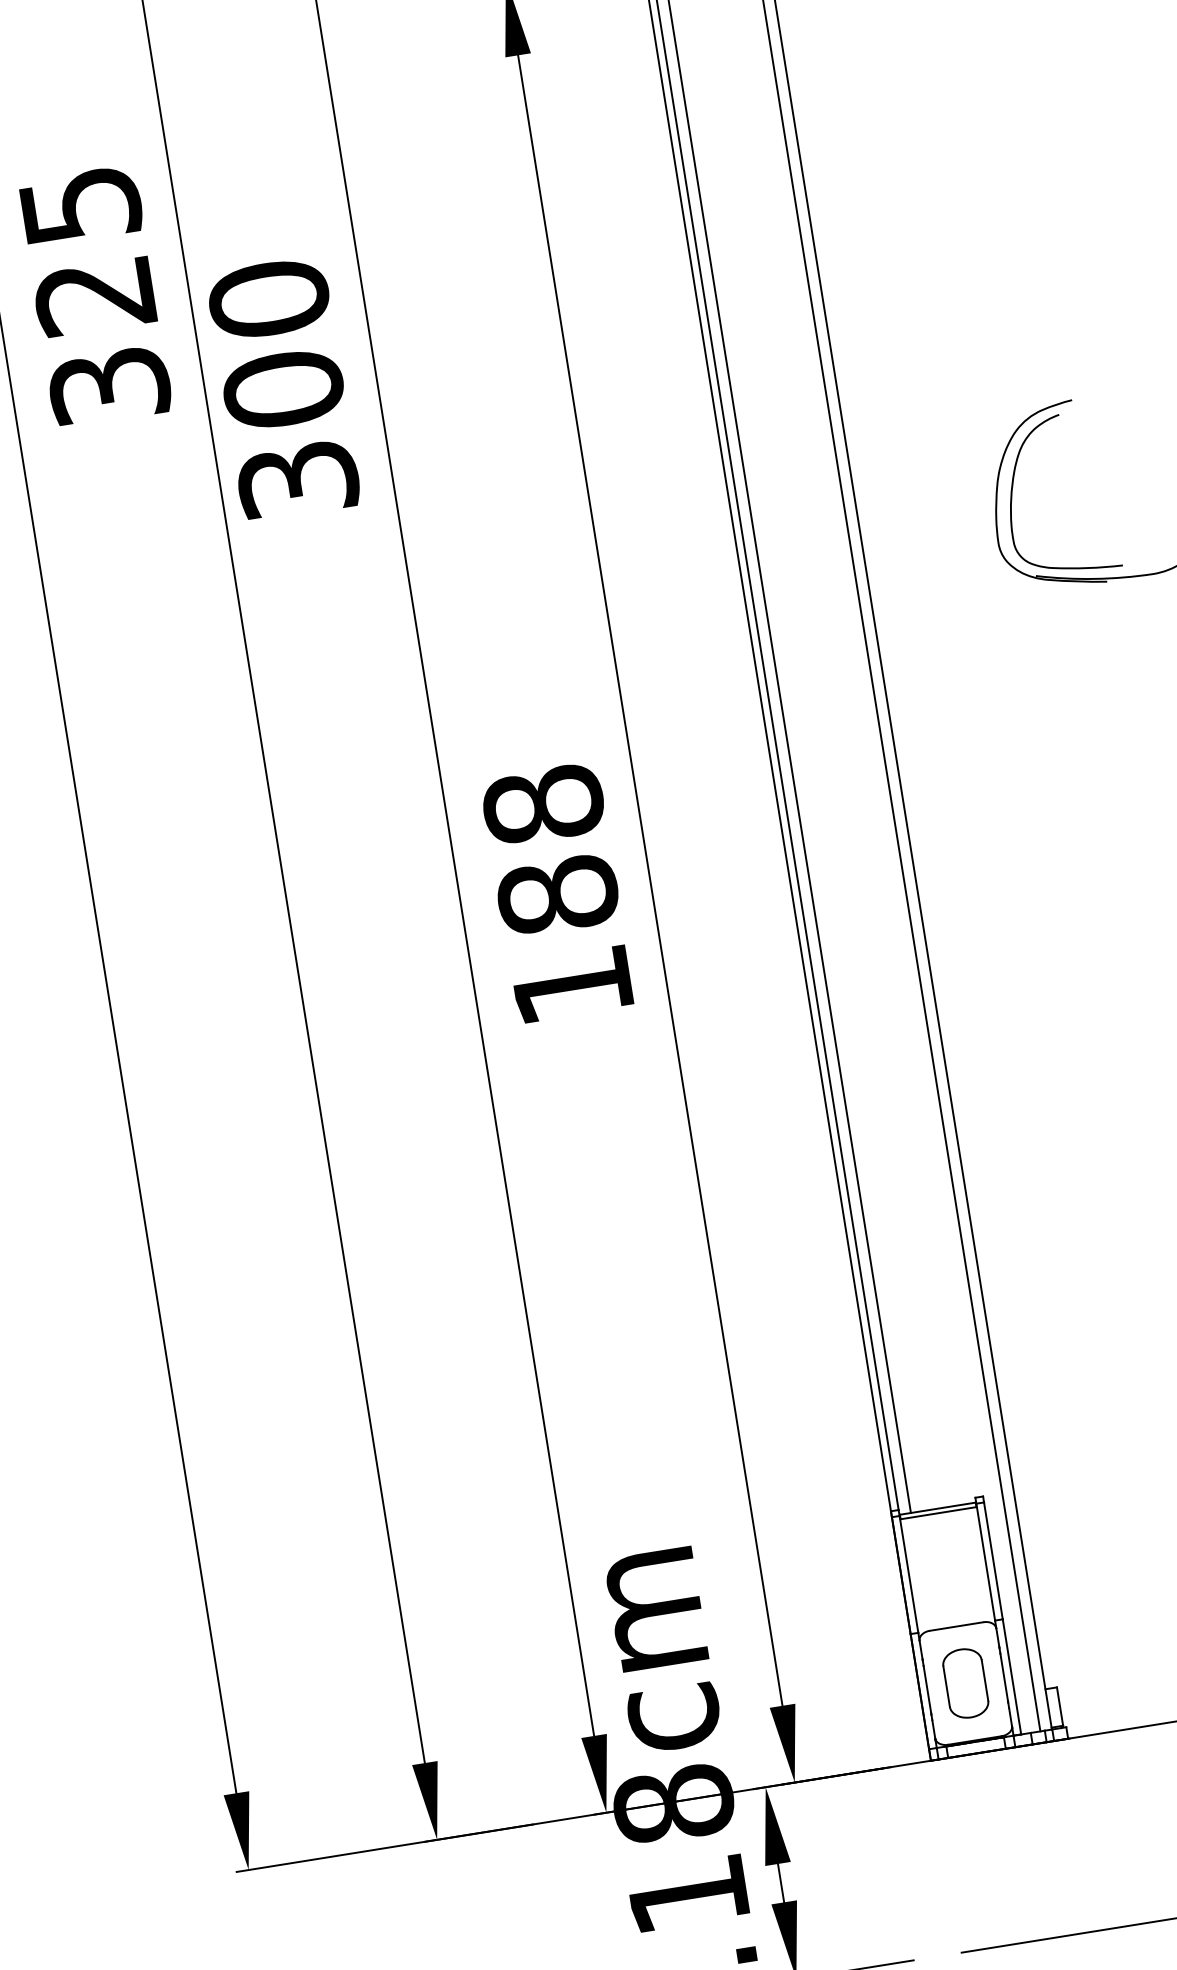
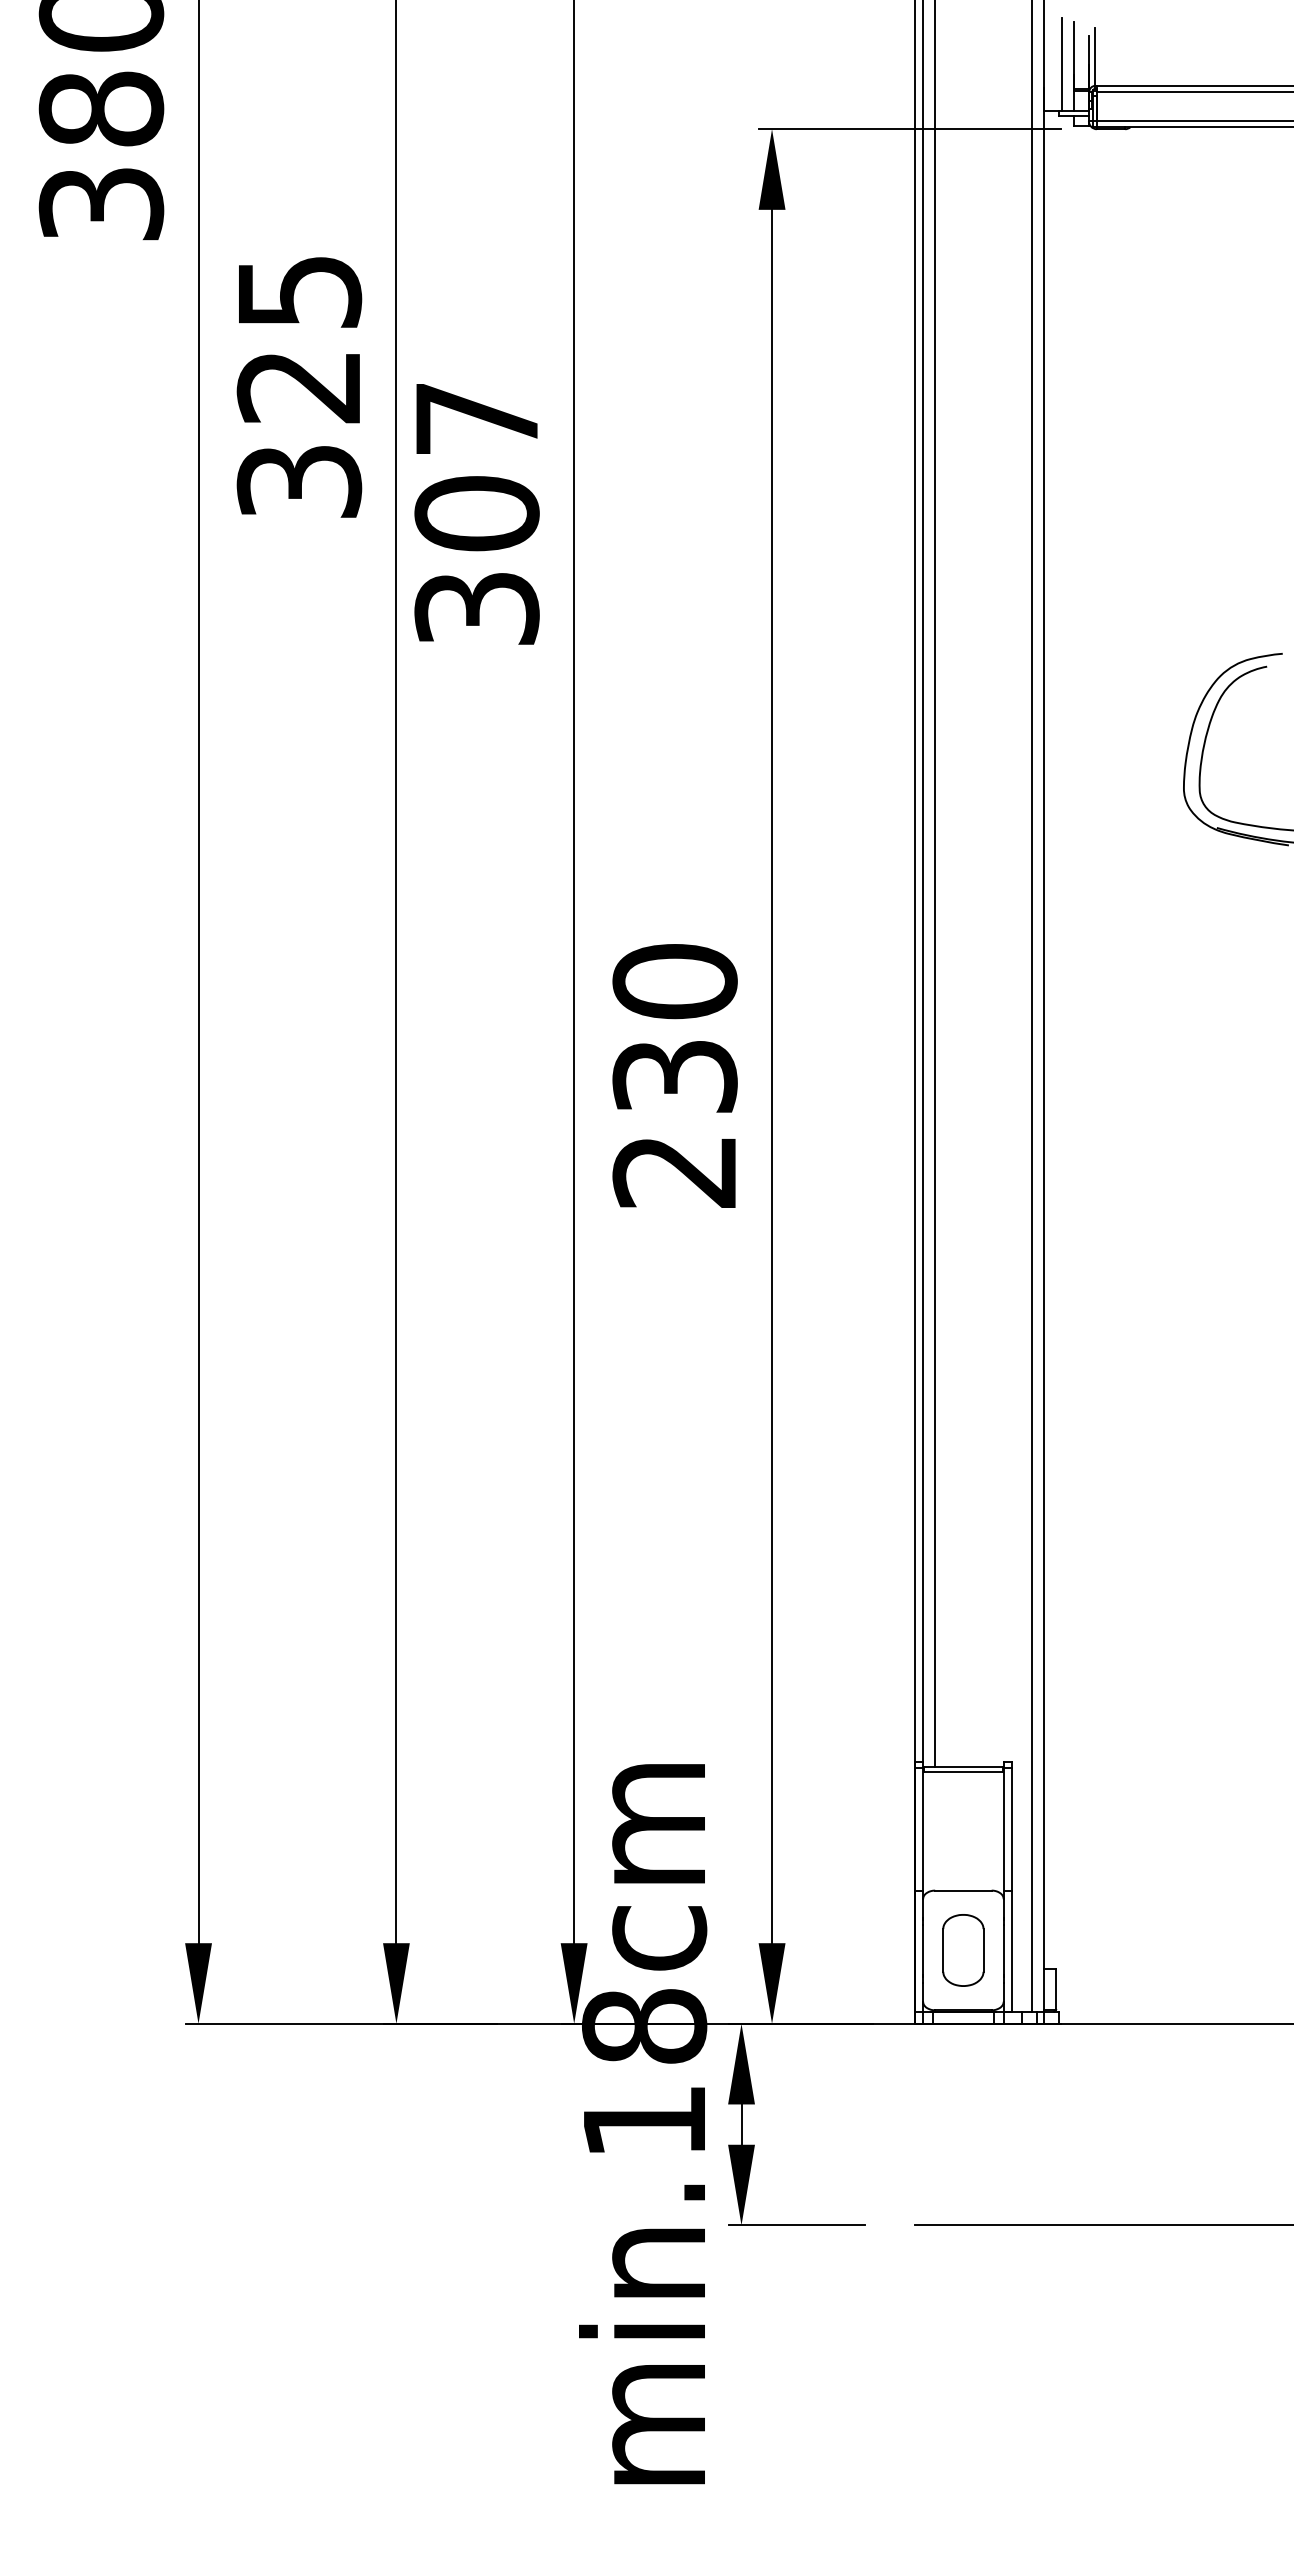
text: (268, 299) -> (476, 418), 300 -> 307
text: (557, 894) -> (674, 1075), 188 -> 230

